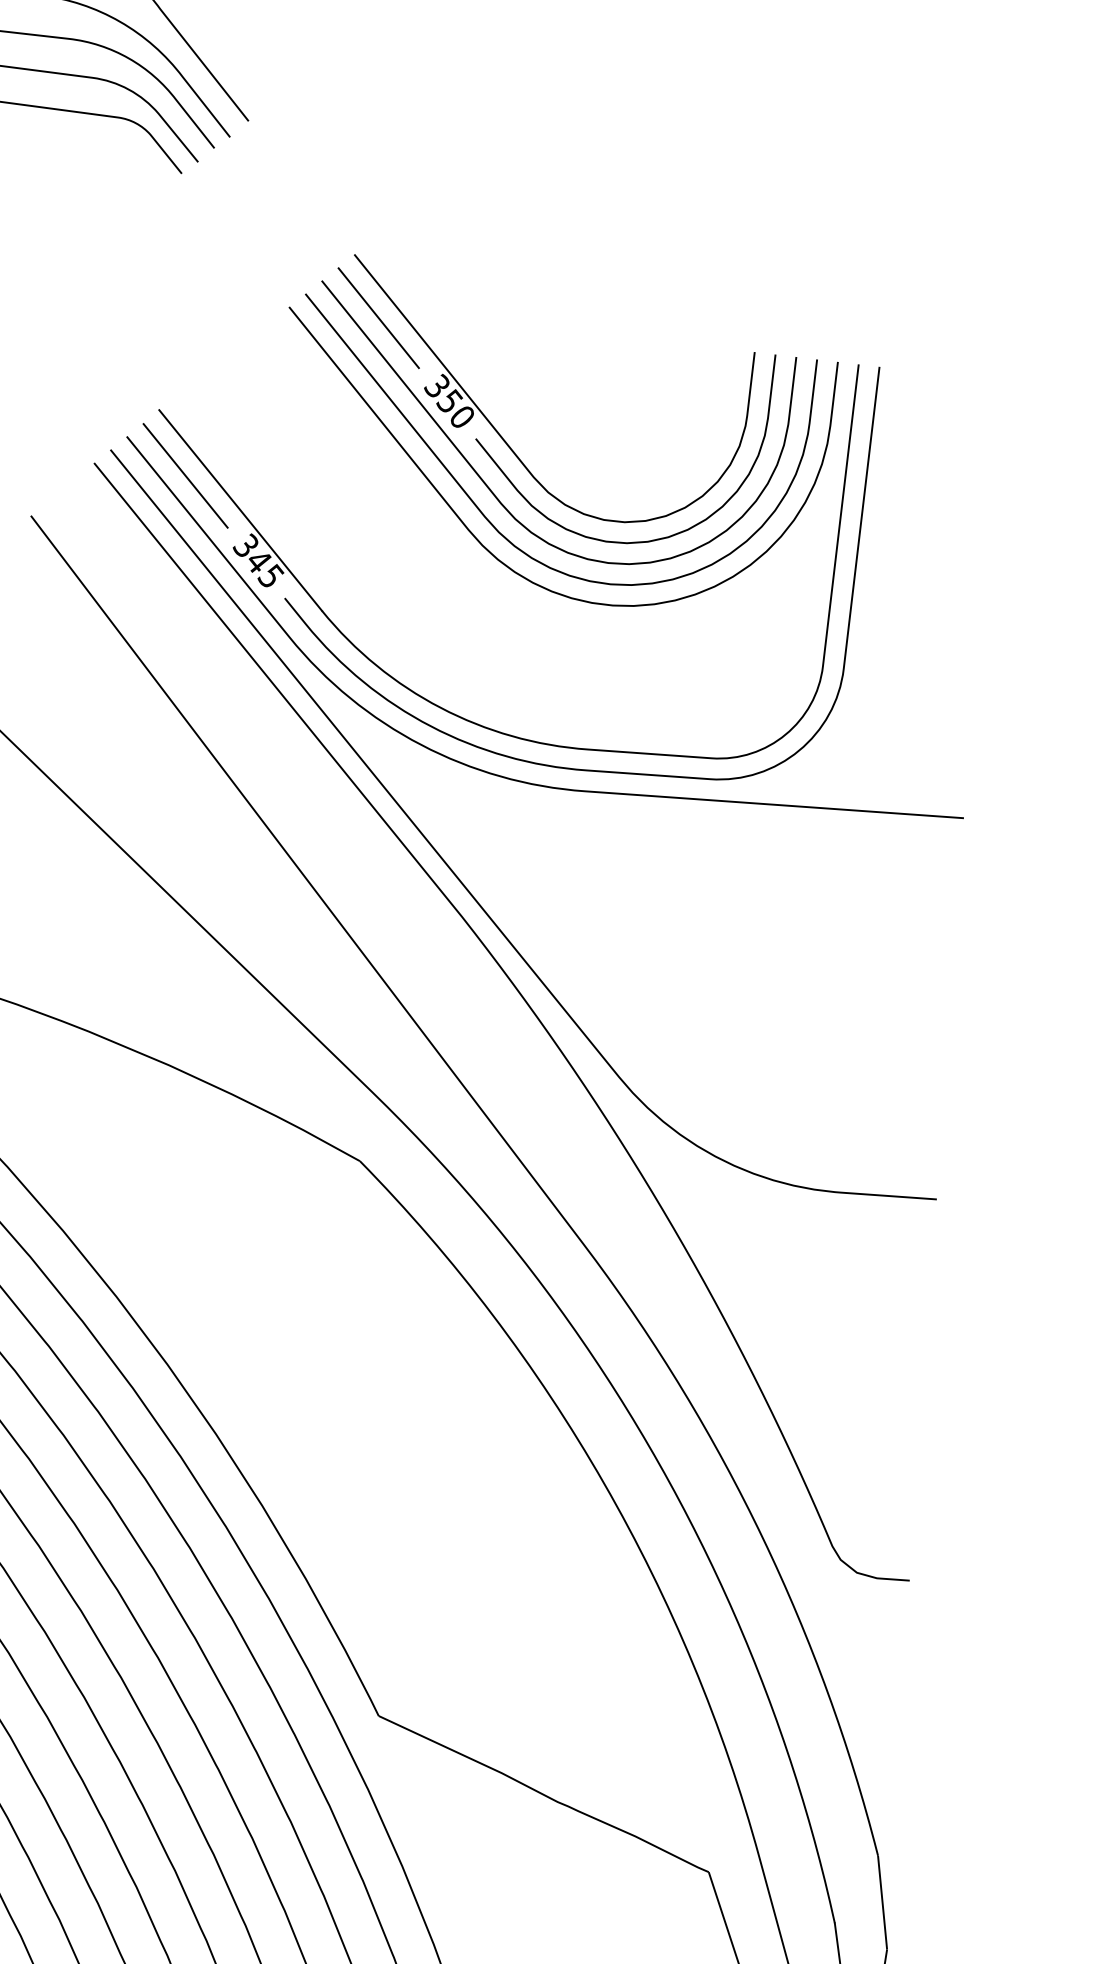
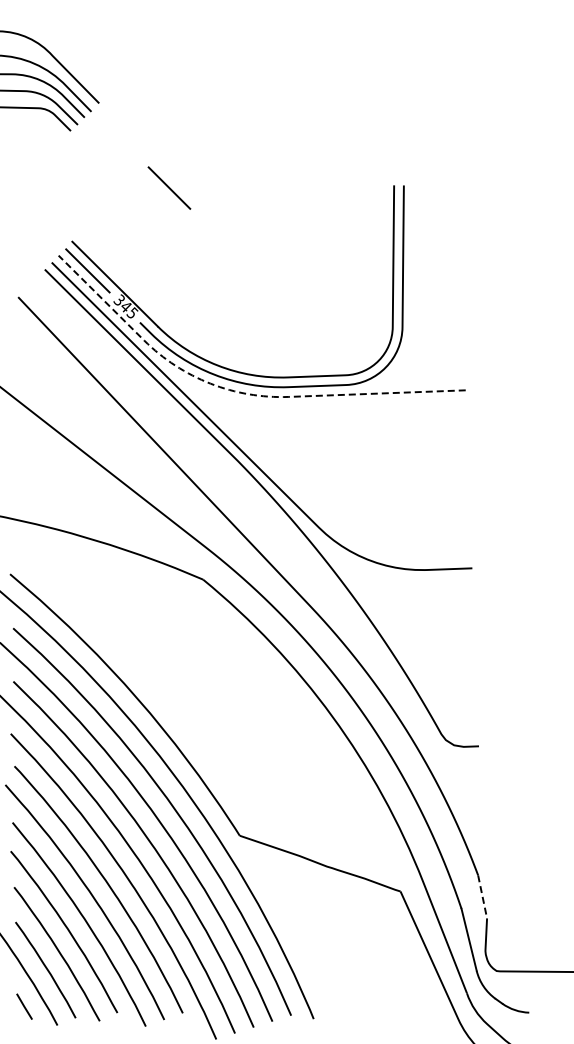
part: (523, 459) -> (243, 246), removed
line: (470, 767) -> (234, 391), solid -> dashed
line: (882, 1901) -> (482, 896), solid -> dashed

